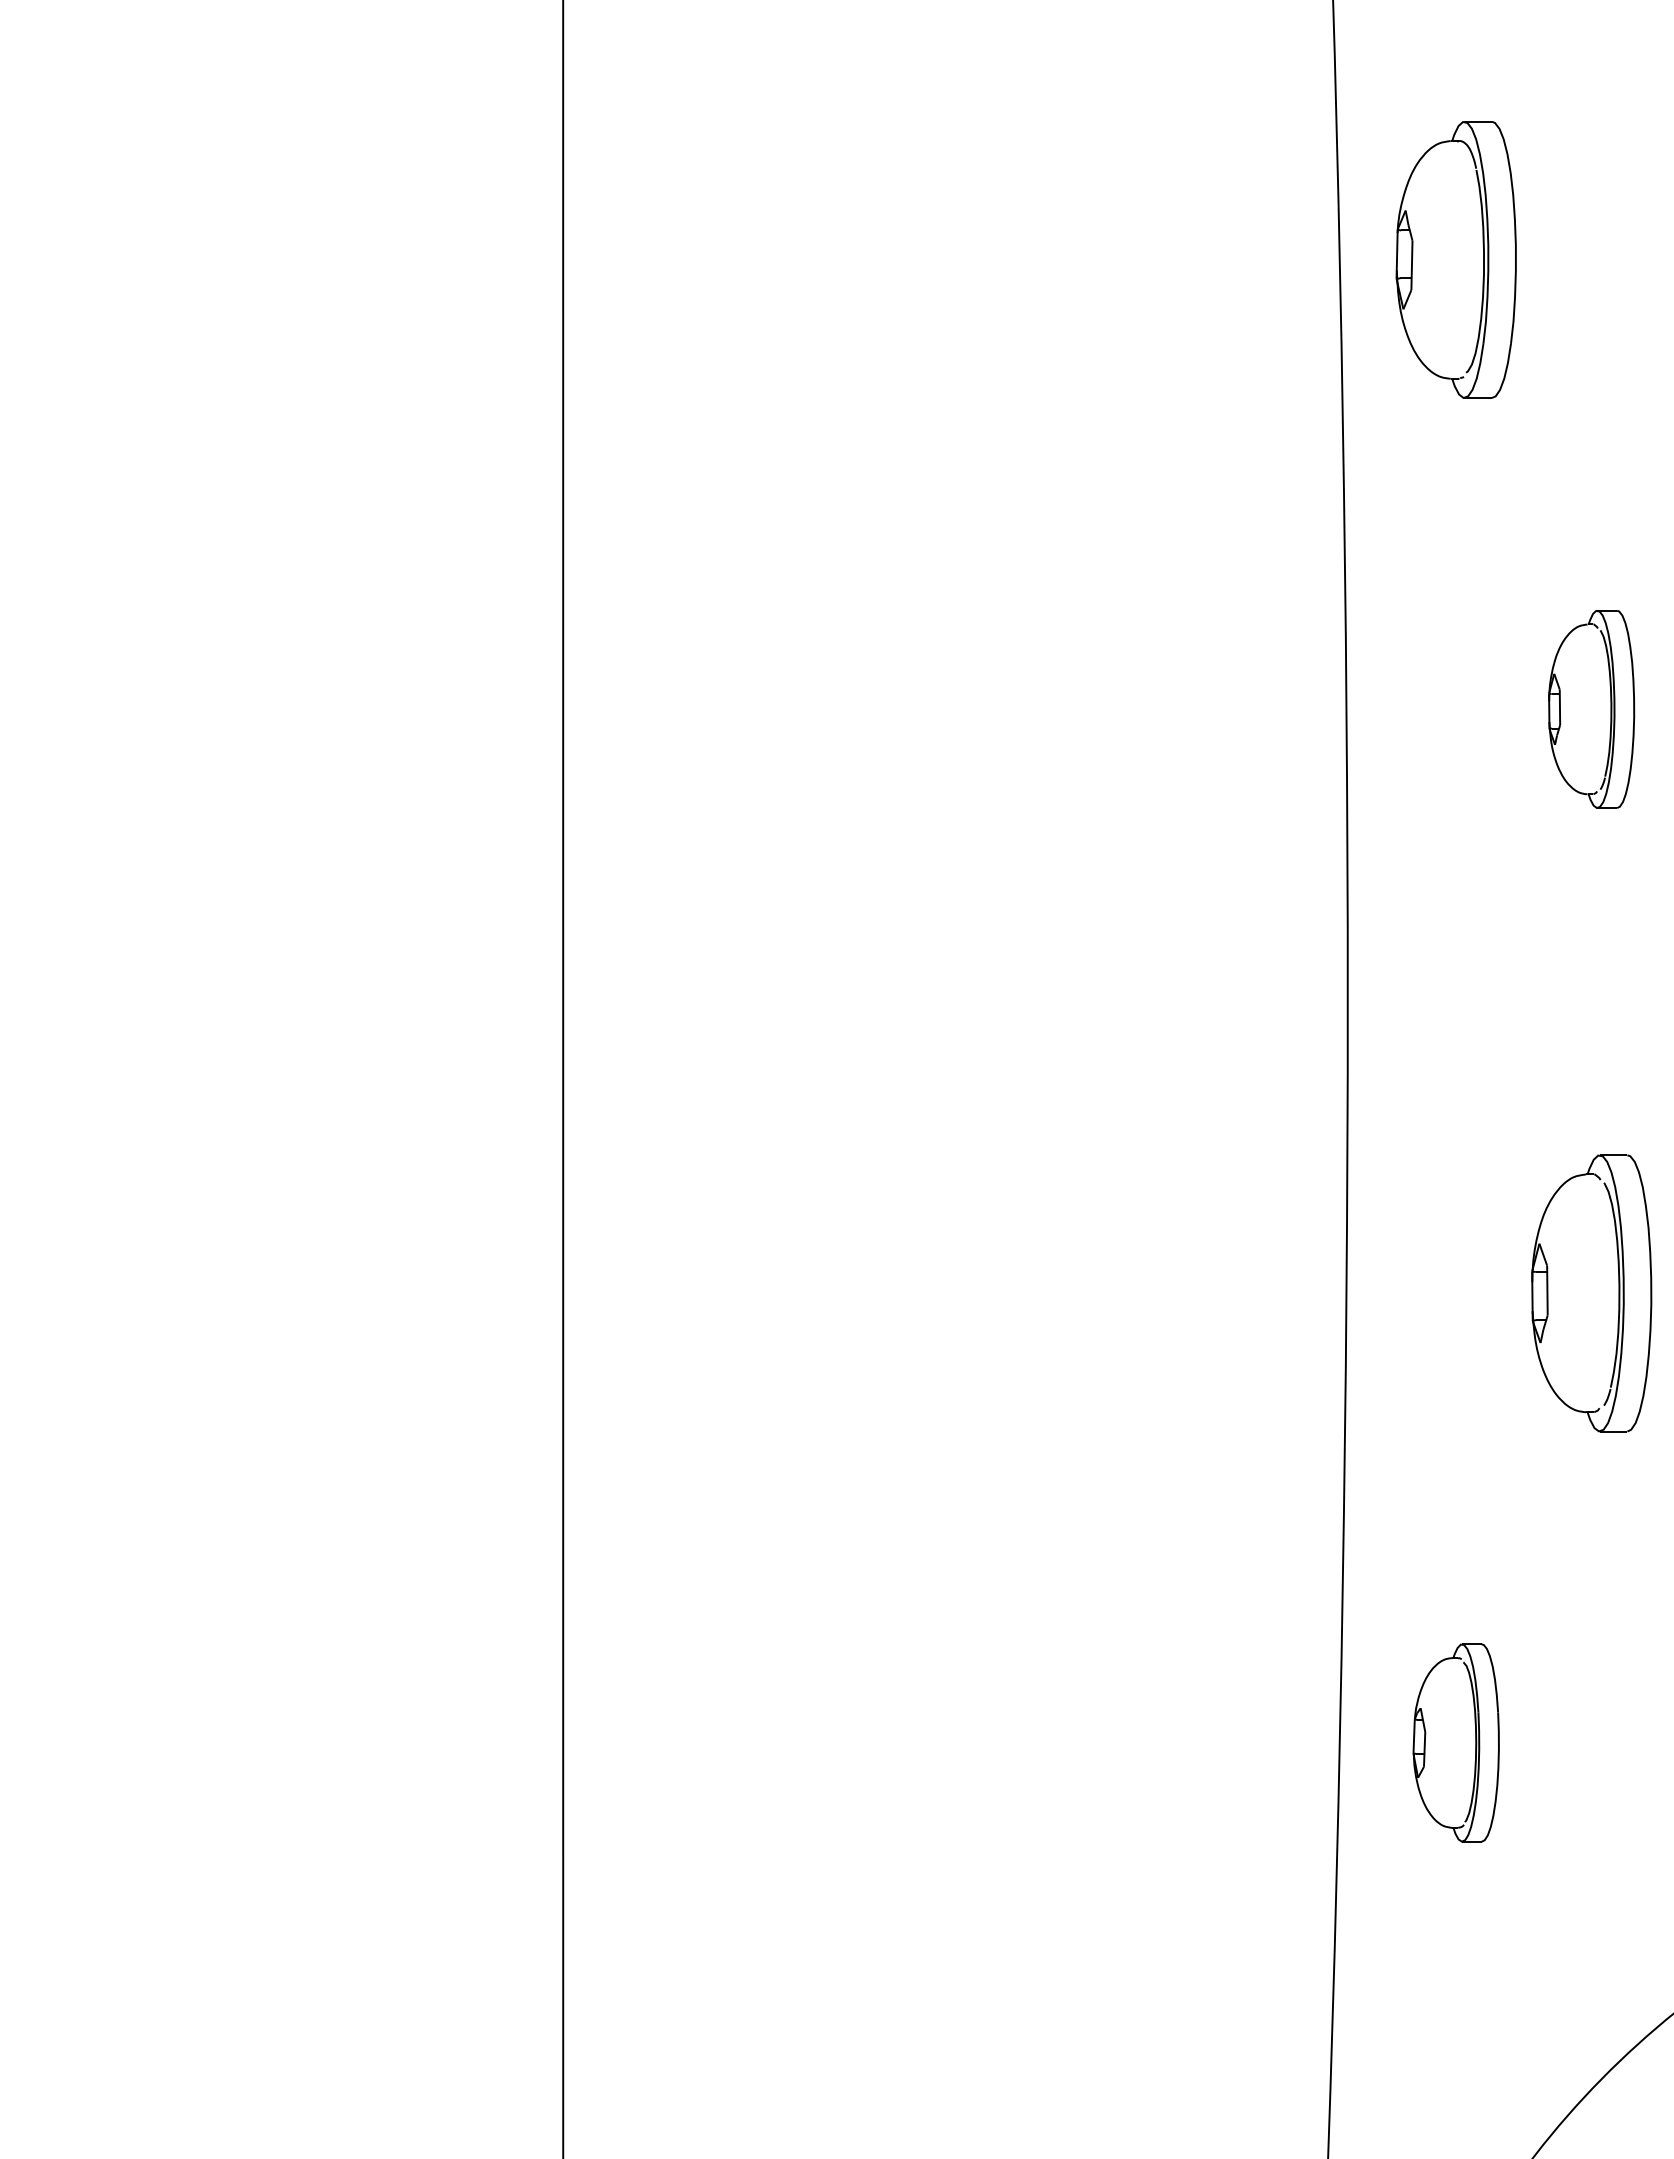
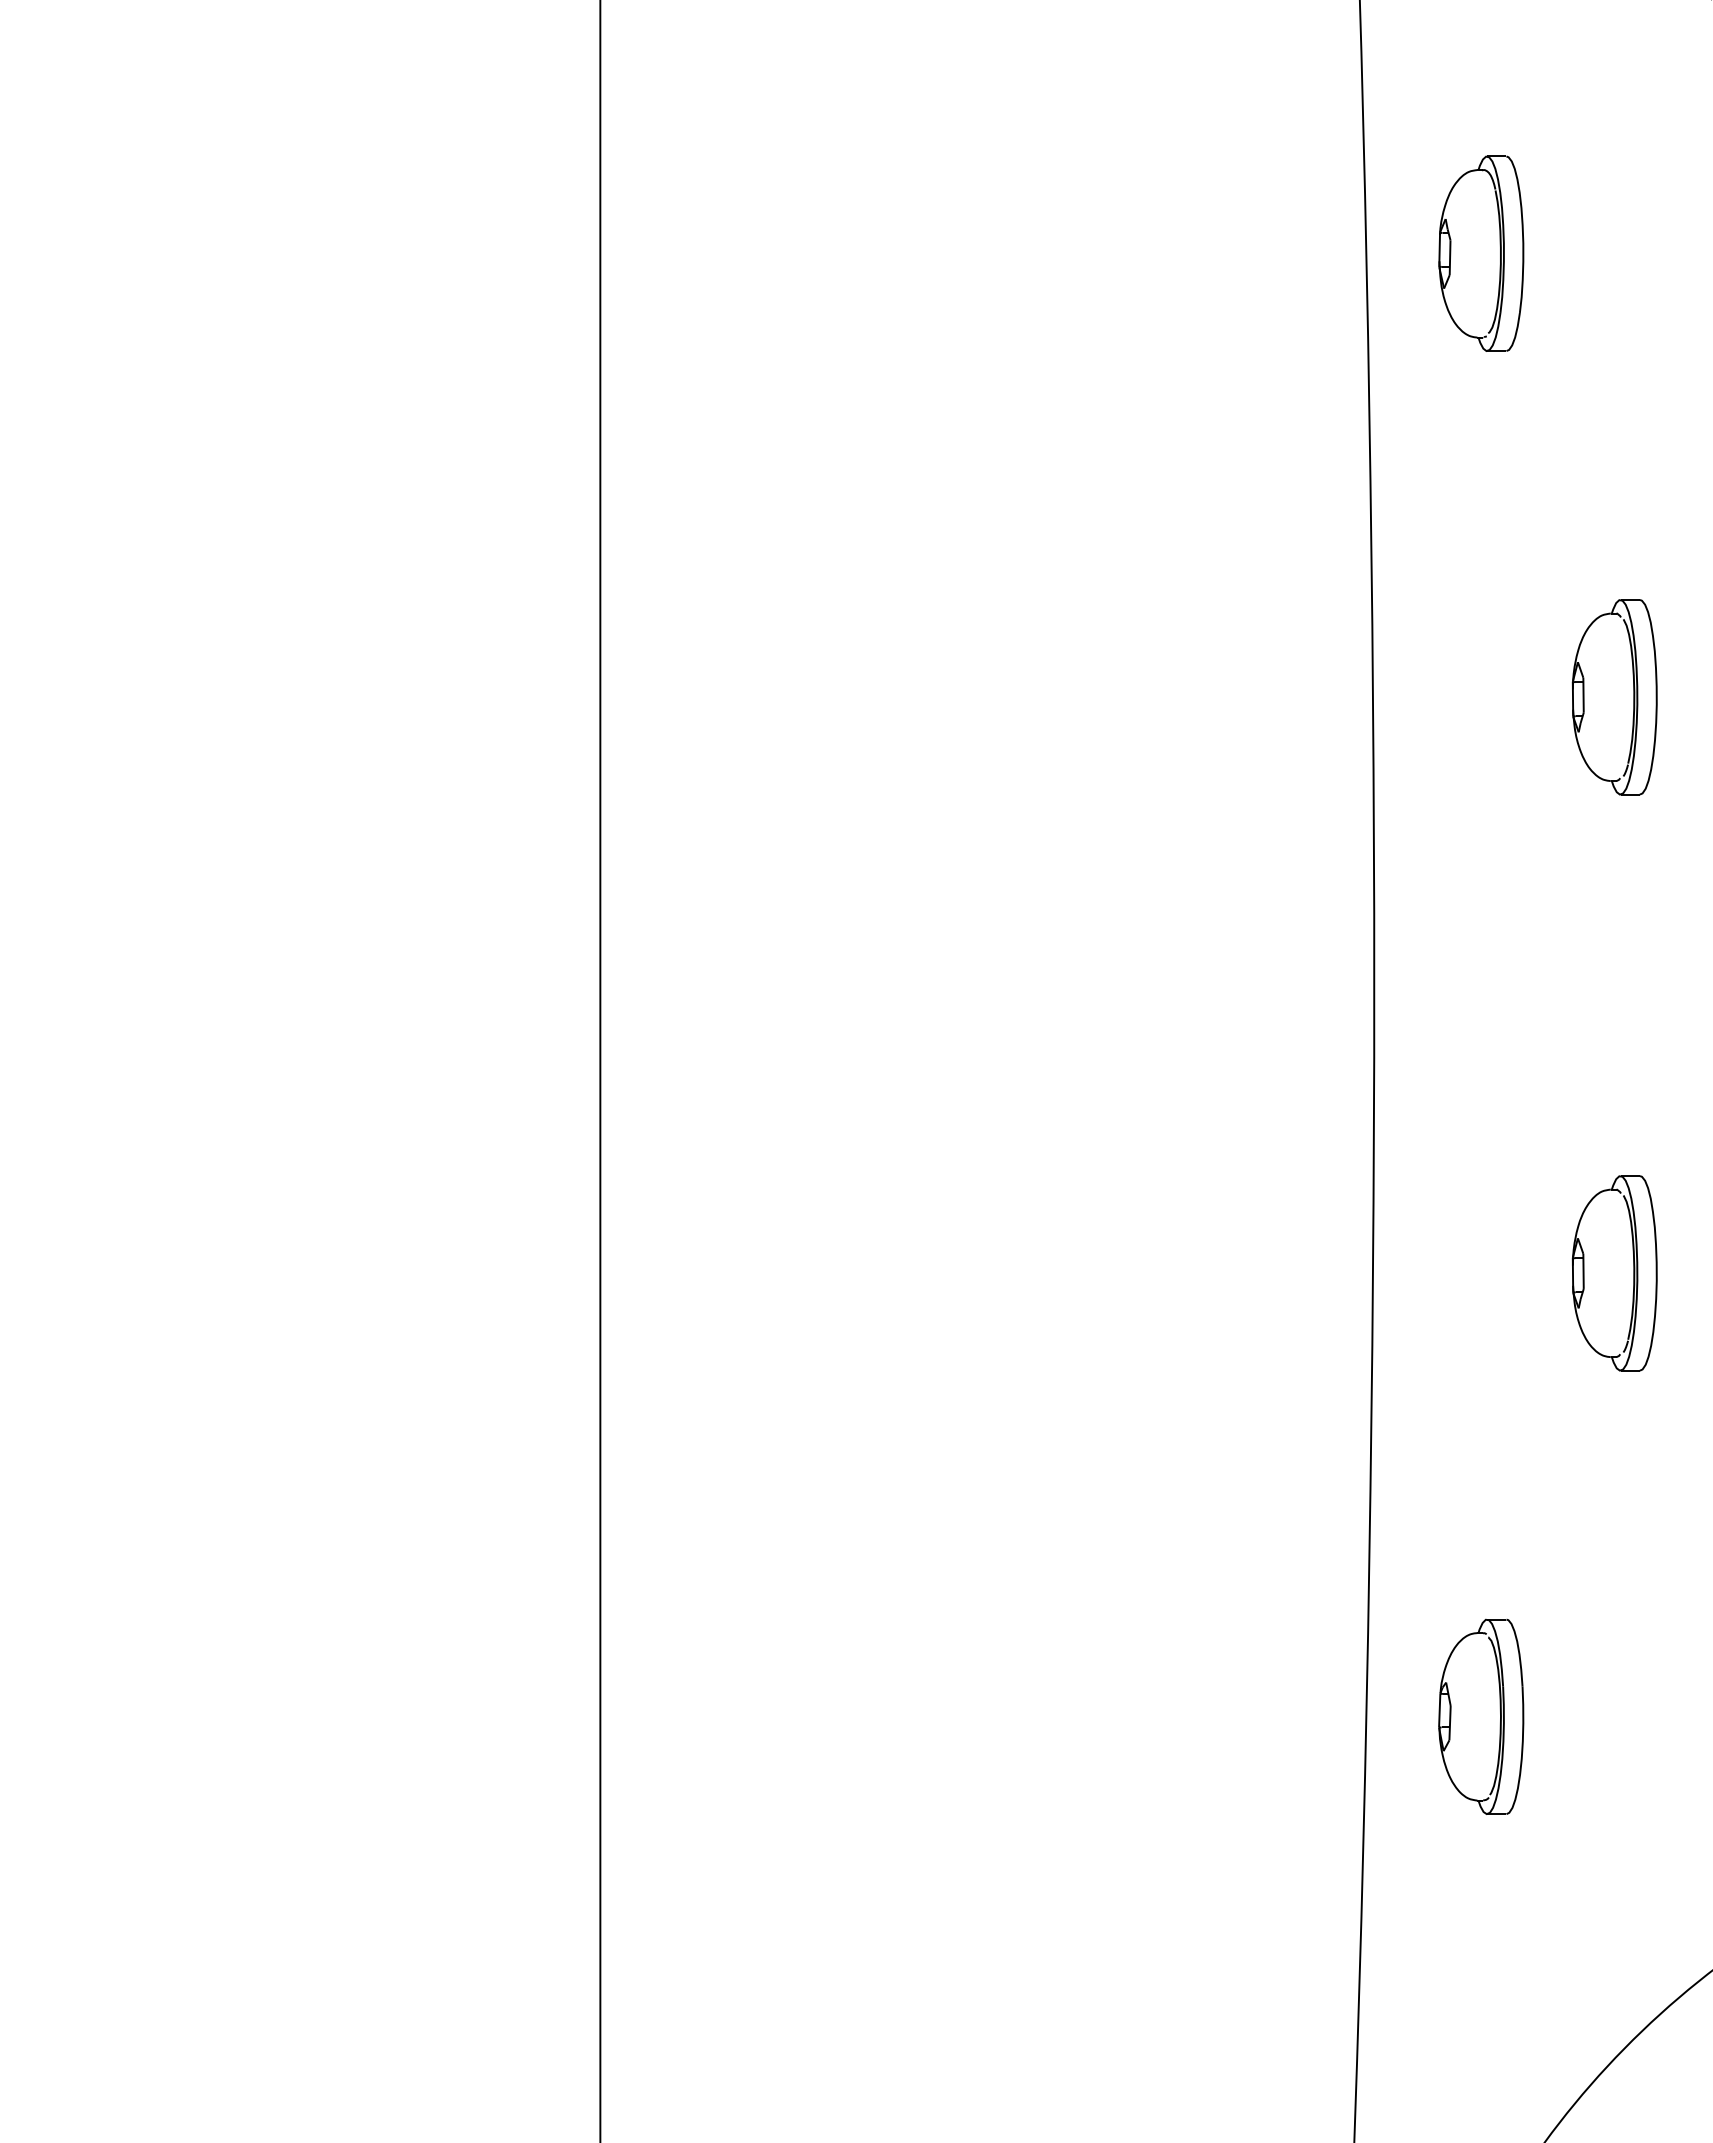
part: (1456, 259) -> (1481, 253), size x0.71
part: (1591, 1293) -> (1614, 1273), size x0.71

